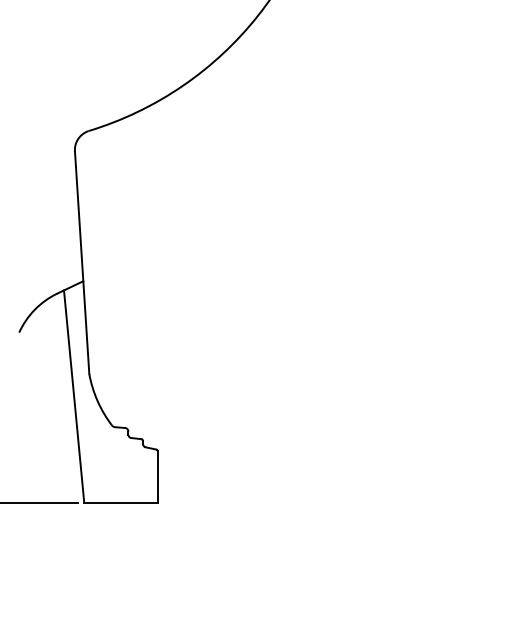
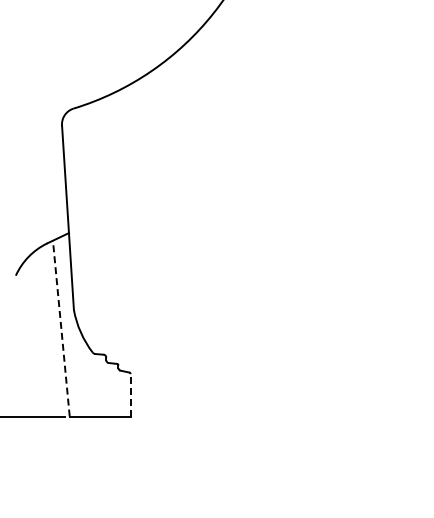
line: (74, 396) -> (61, 328), solid -> dashed
line: (157, 476) -> (130, 394), solid -> dashed

